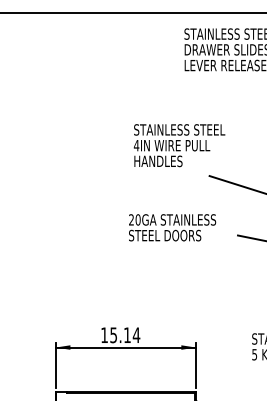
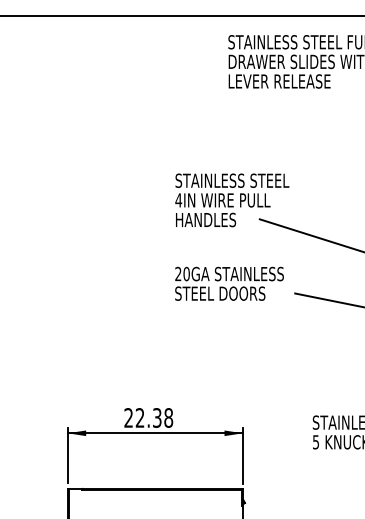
text: (179, 145) -> (232, 200), moved
text: (172, 227) -> (229, 283), moved
text: (120, 334) -> (148, 417), 15.14 -> 22.38

